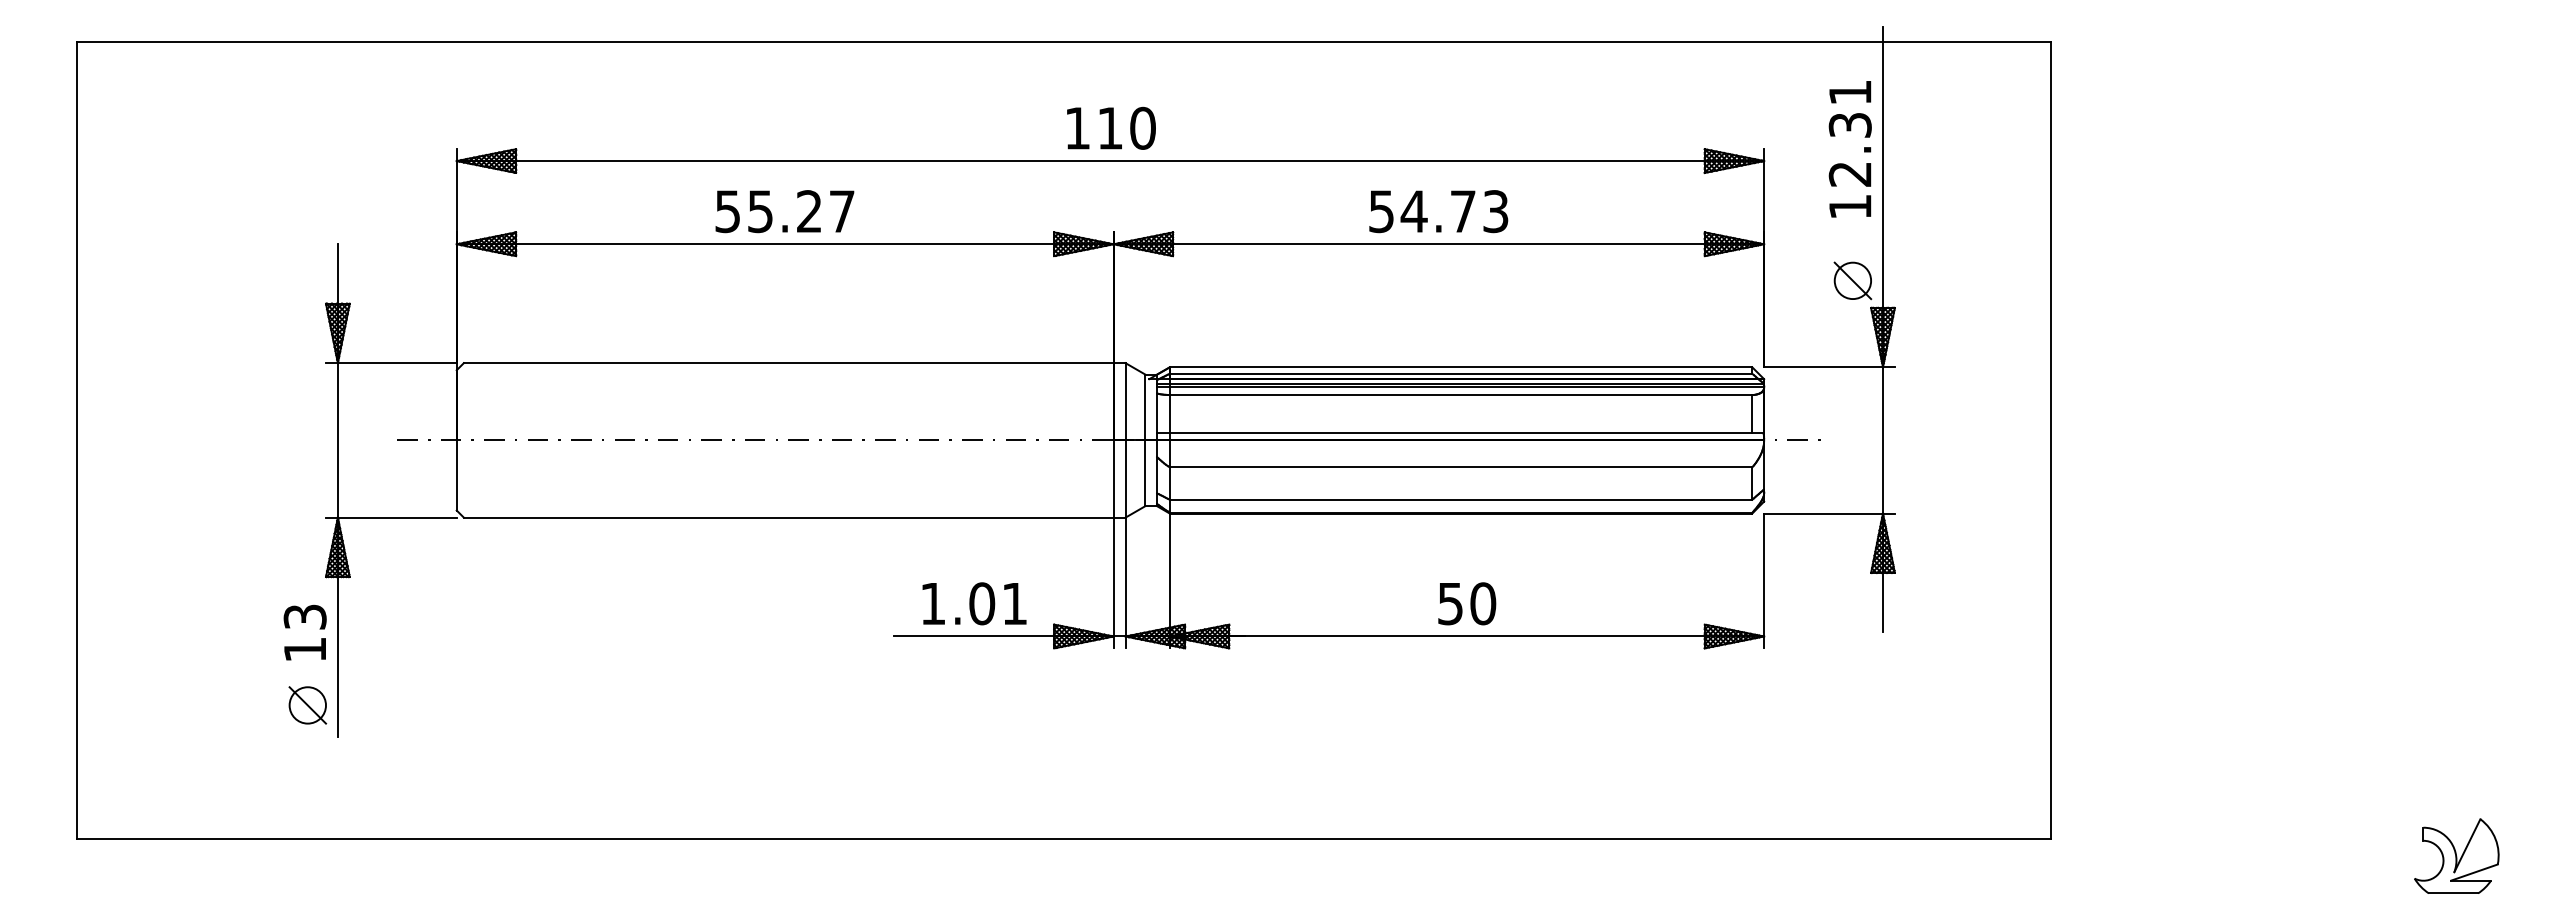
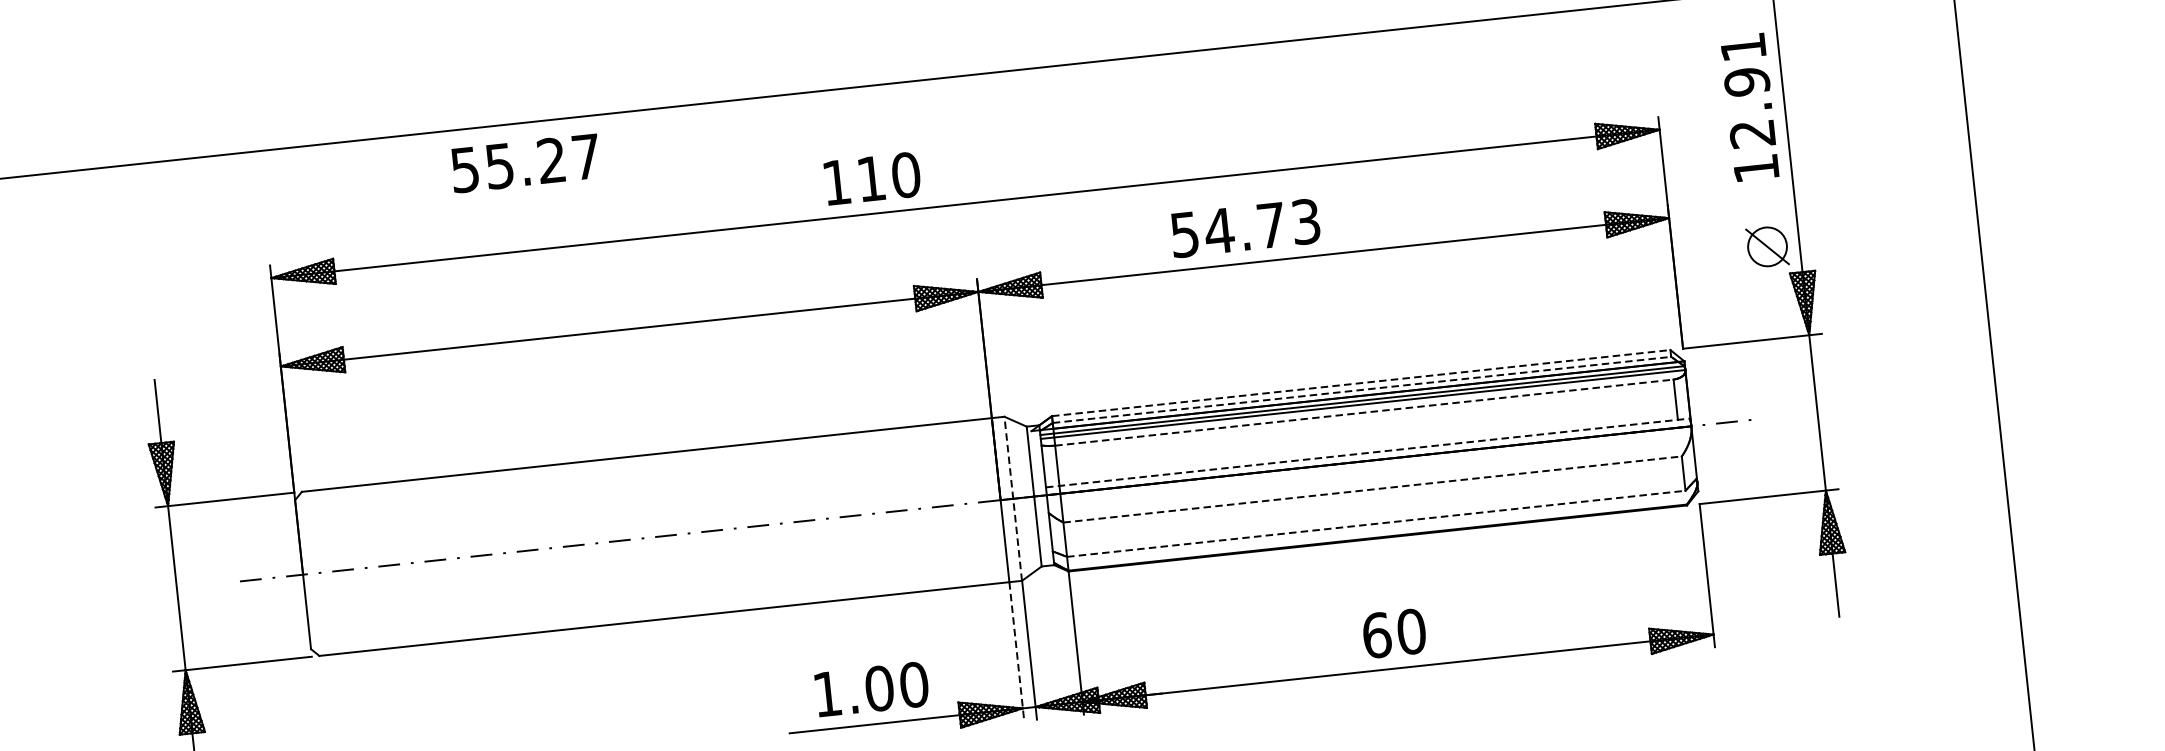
text: (1849, 125) -> (1746, 82), 12.31 -> 12.91
text: (1111, 127) -> (872, 177), moved
text: (784, 211) -> (525, 163), moved
text: (1438, 211) -> (1245, 228), moved
line: (1461, 367) -> (1361, 383), solid -> dashed
line: (1461, 373) -> (1362, 389), solid -> dashed
line: (1461, 395) -> (1364, 413), solid -> dashed
line: (1460, 433) -> (1368, 453), solid -> dashed
line: (1125, 439) -> (1013, 497), solid -> dashed
line: (1461, 467) -> (1373, 489), solid -> dashed
line: (1461, 499) -> (1376, 523), solid -> dashed
line: (1113, 583) -> (1016, 652), solid -> dashed
text: (1014, 603) -> (913, 684), 1.01 -> 1.00
text: (1450, 603) -> (1376, 635), 50 -> 60

